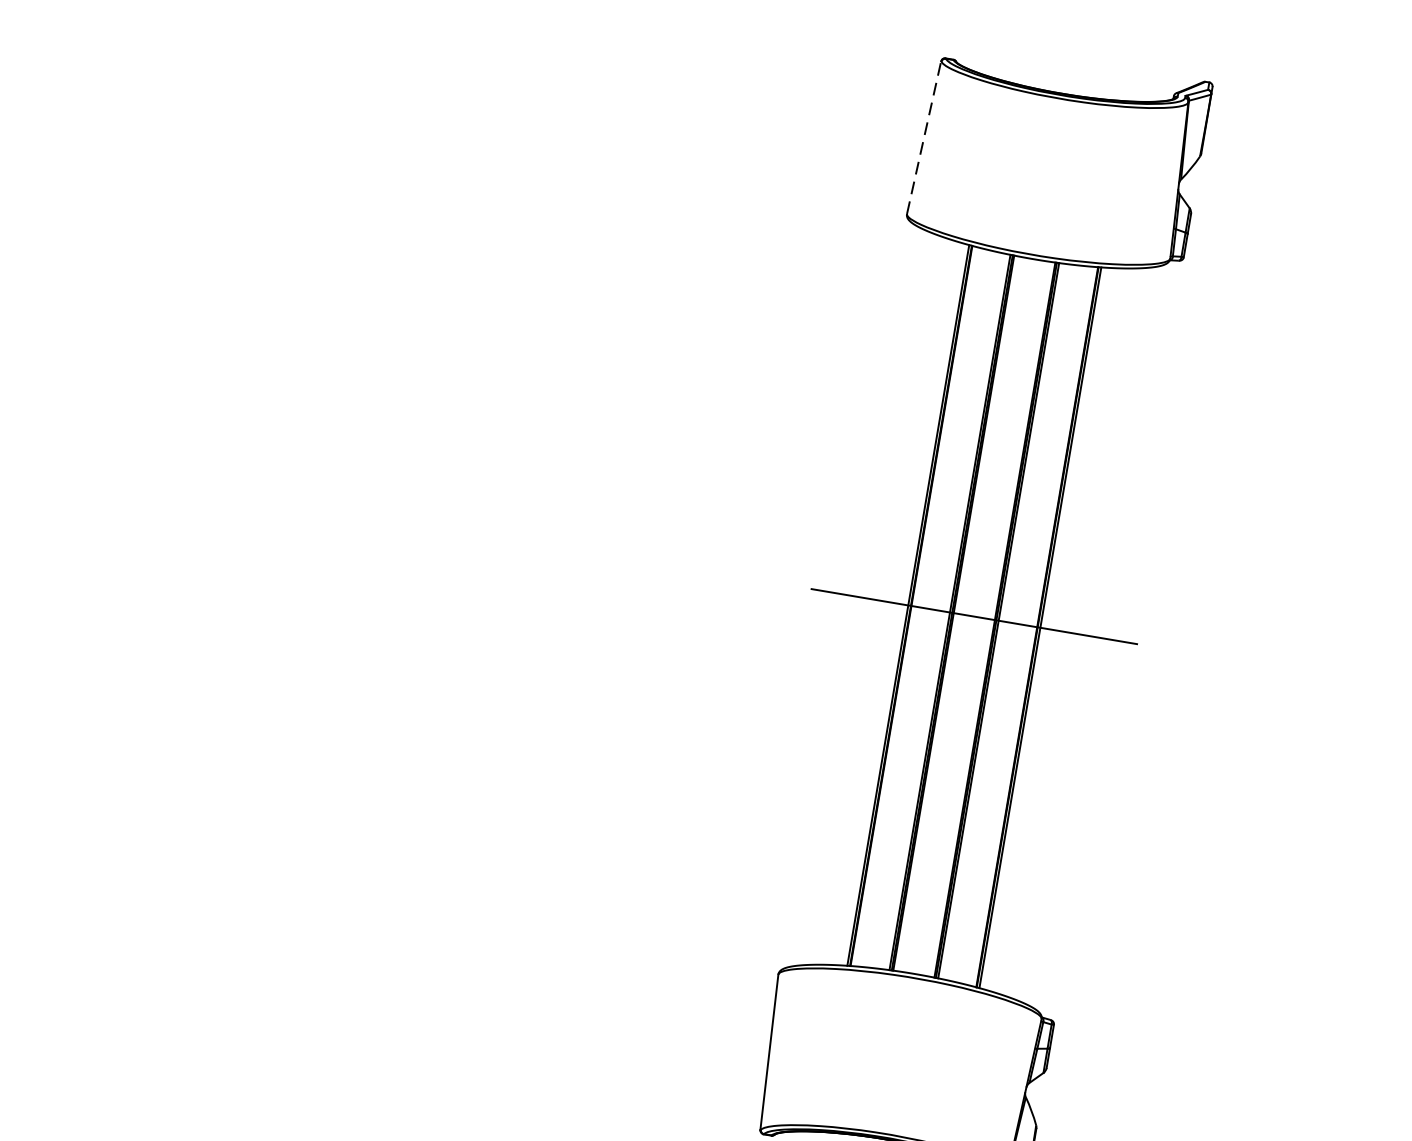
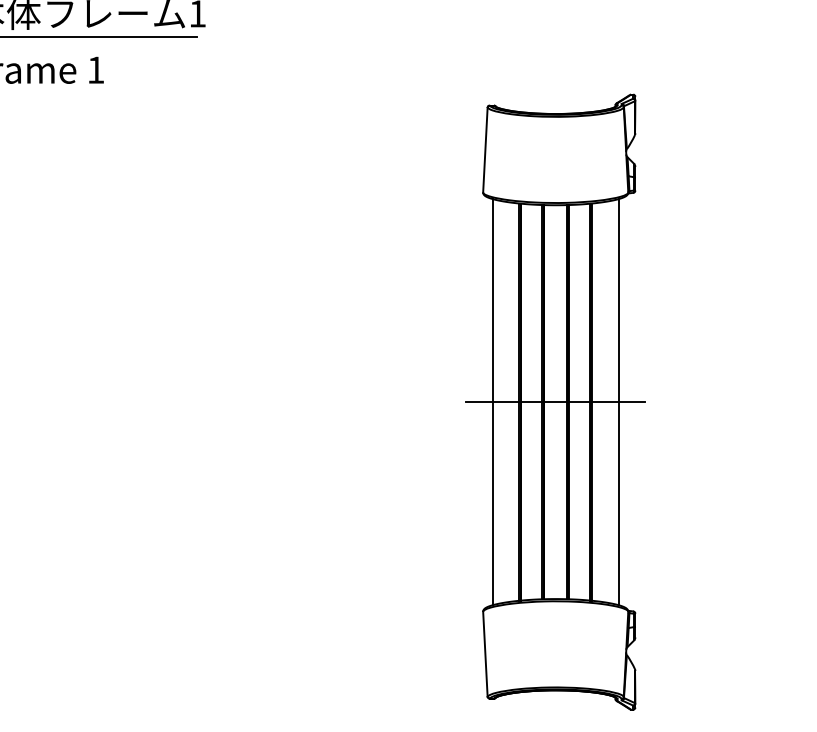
line: (924, 136) -> (485, 149), dashed -> solid
line: (859, 597) -> (492, 402), added
line: (1088, 636) -> (618, 402), added

